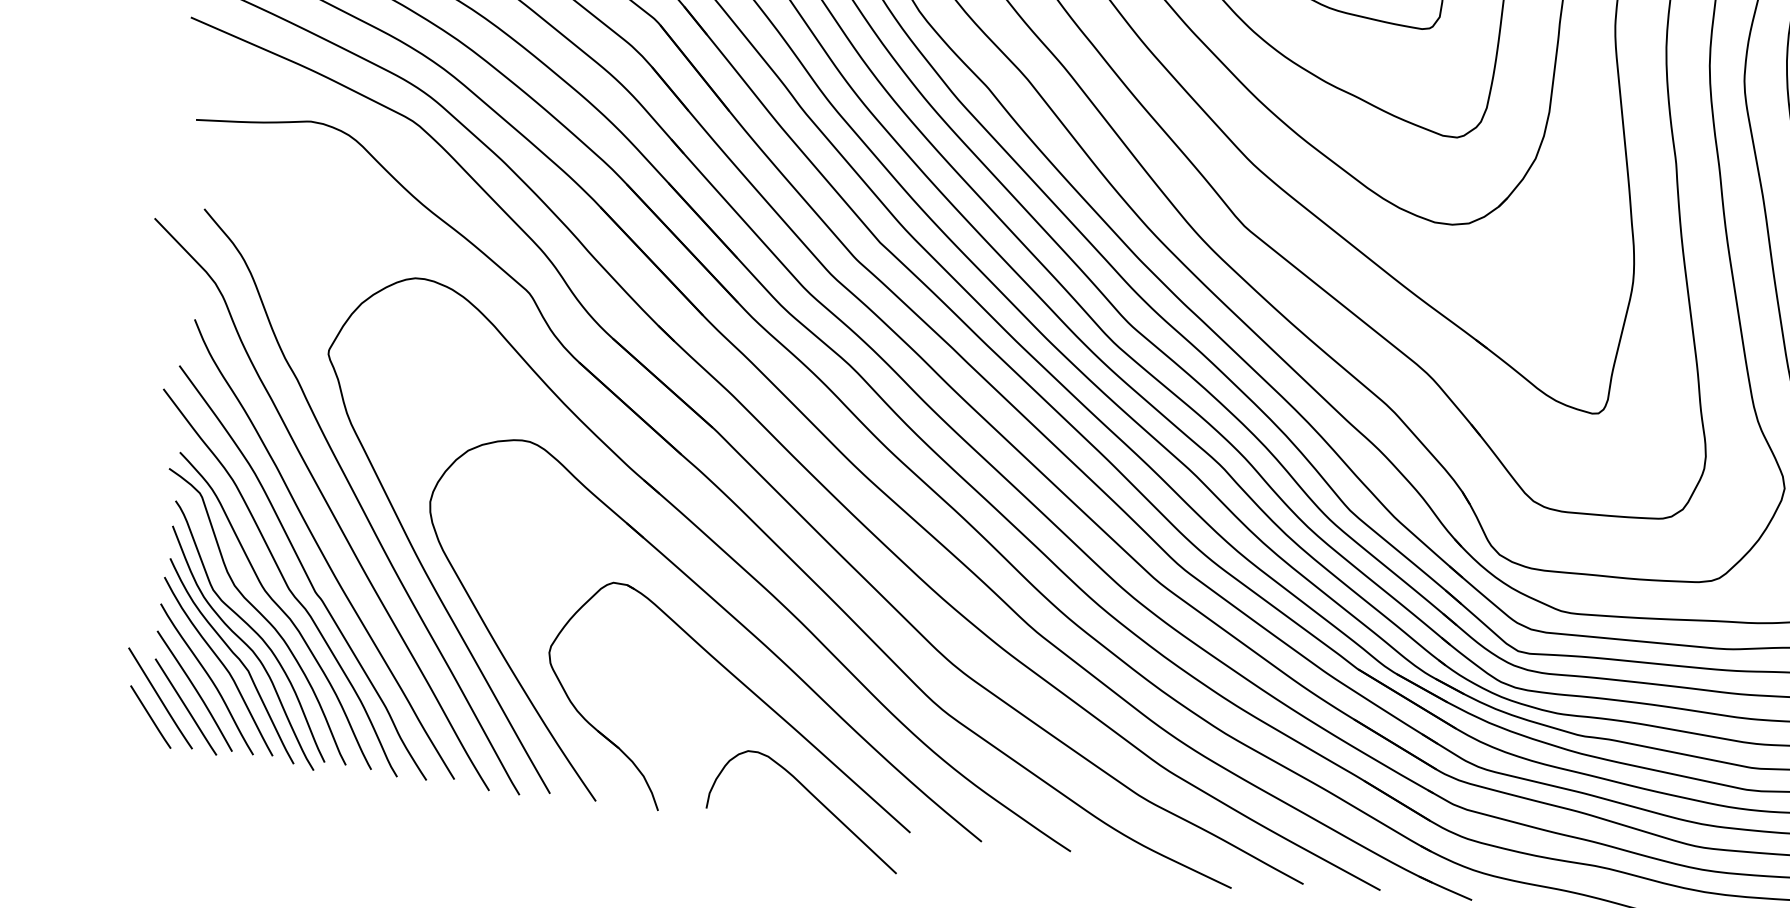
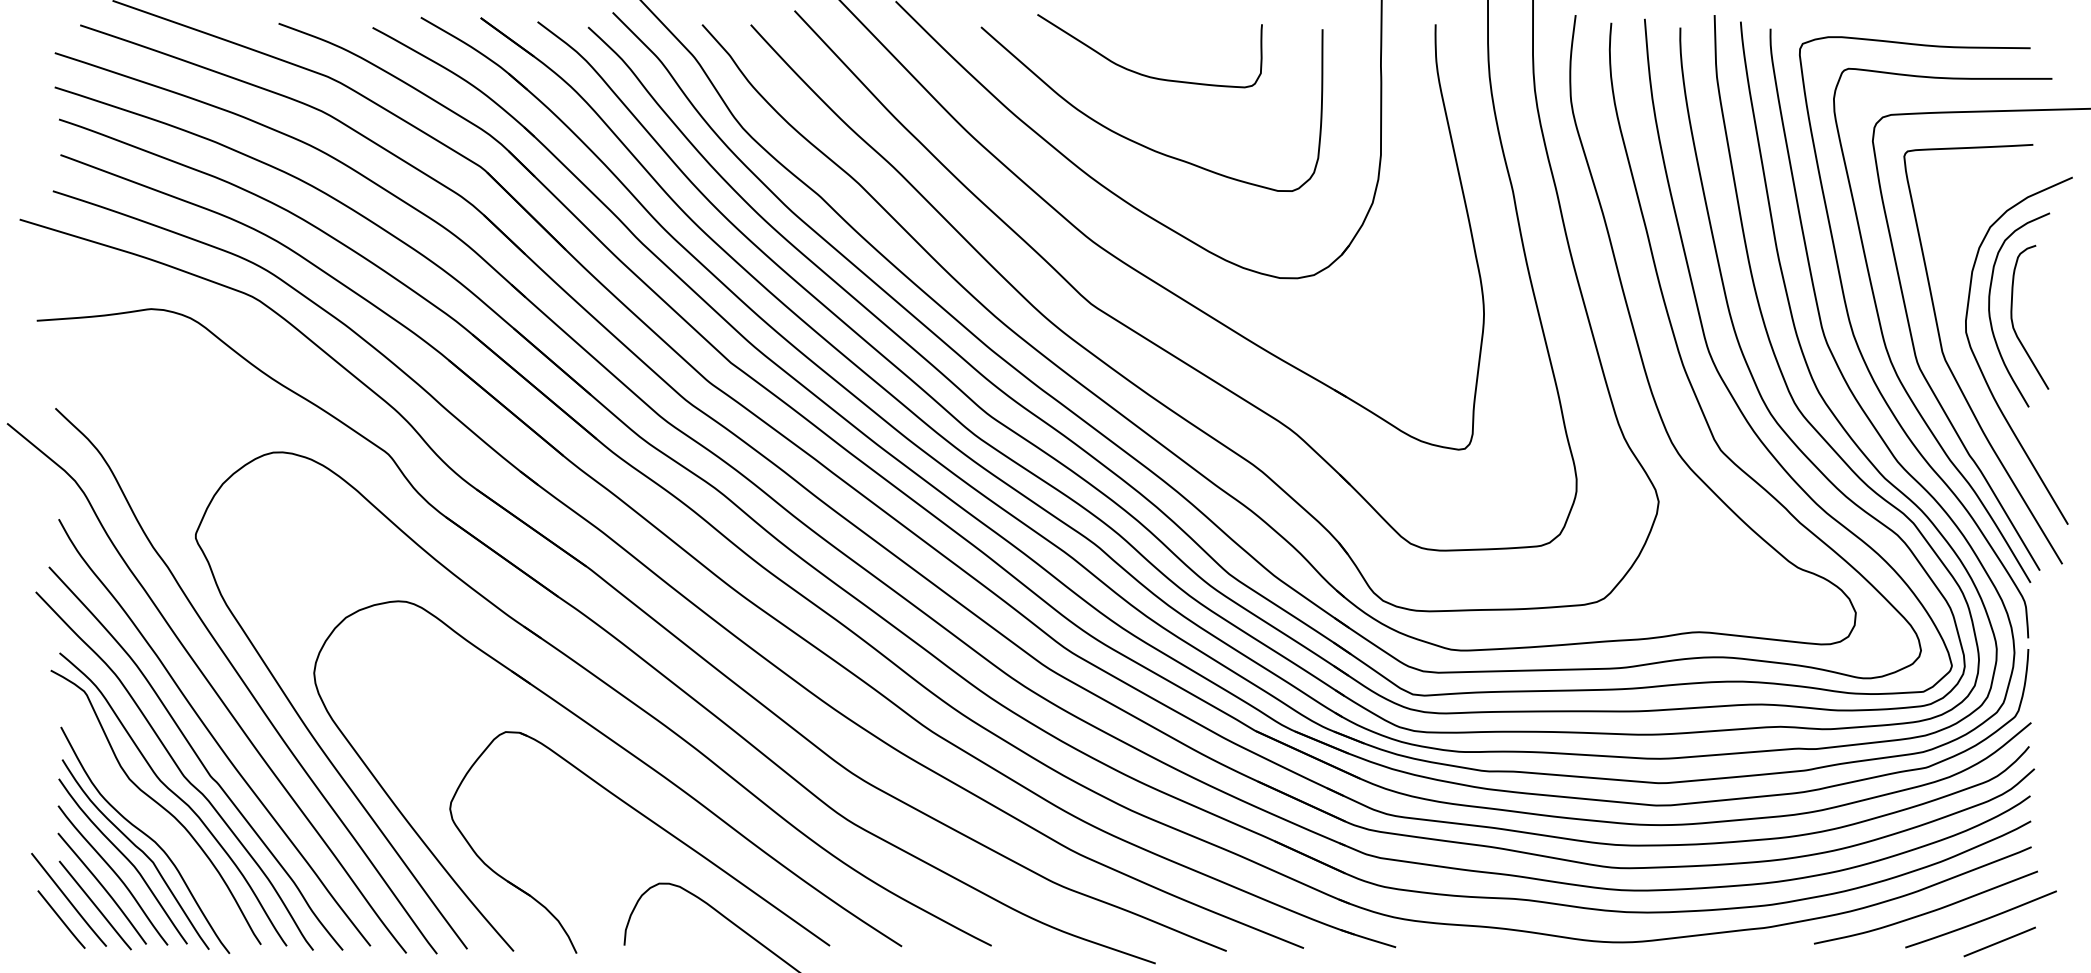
curve: (250, 629) -> (150, 820), removed

